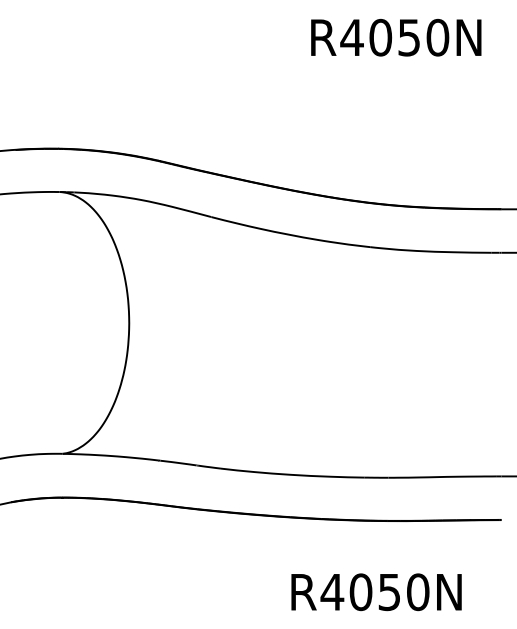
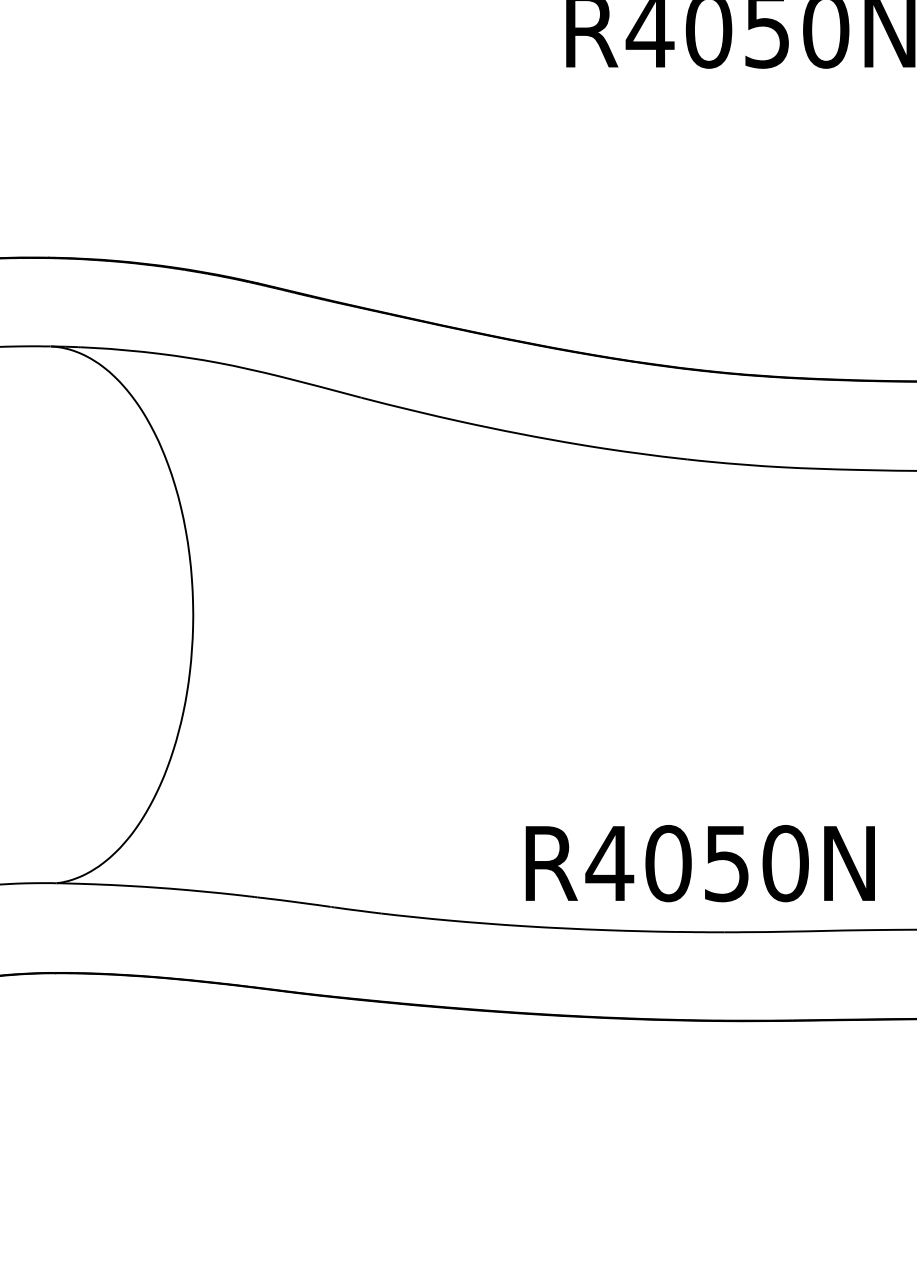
text: (376, 592) -> (700, 864), moved

